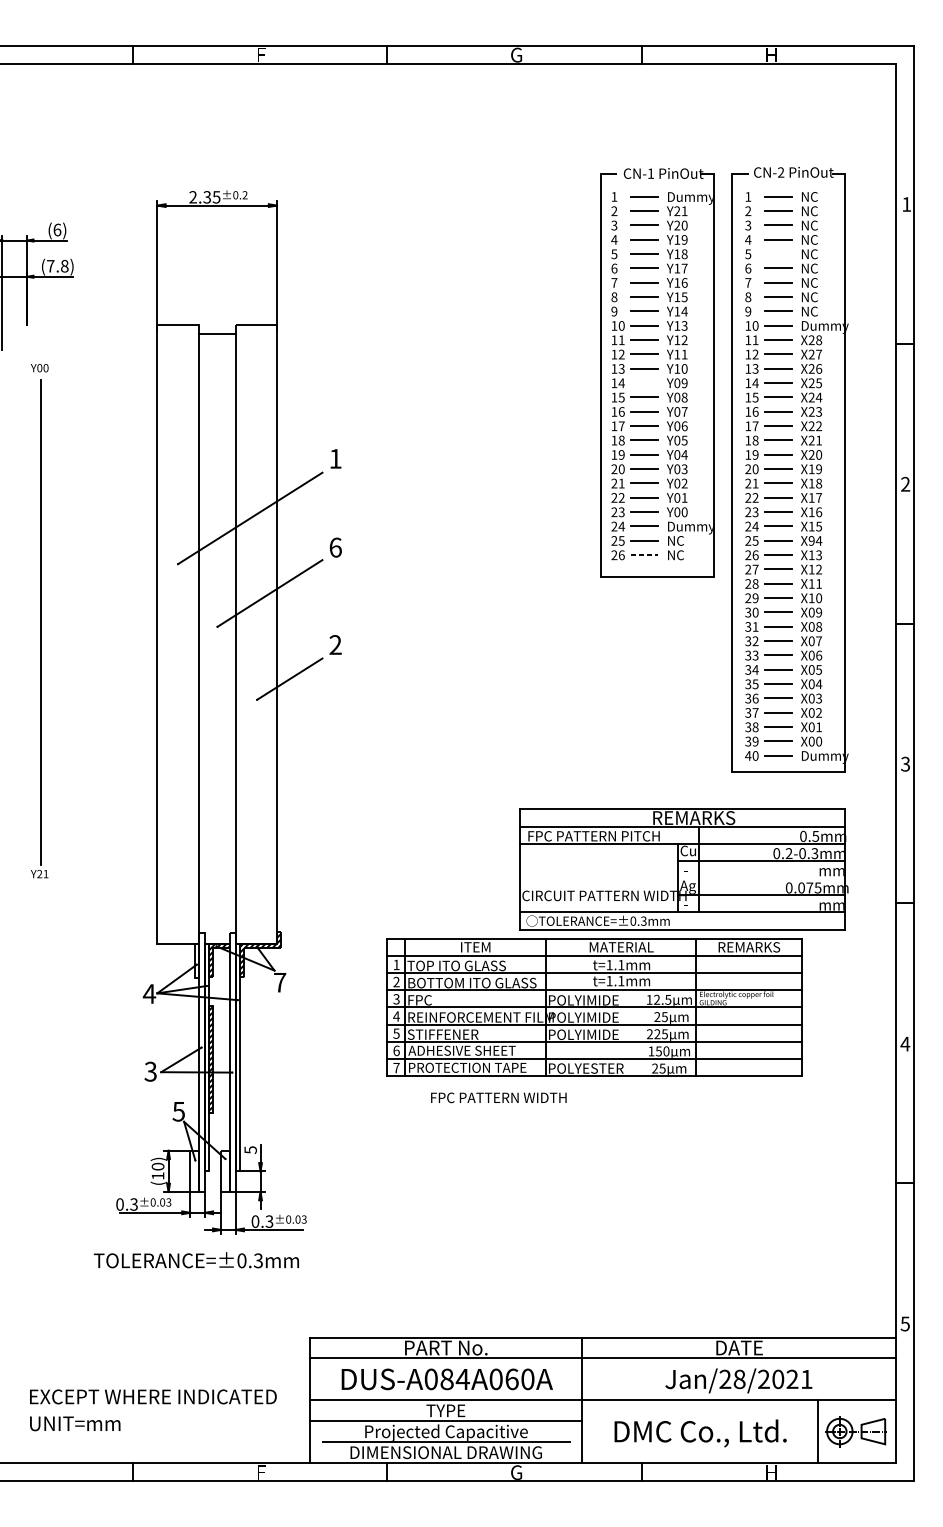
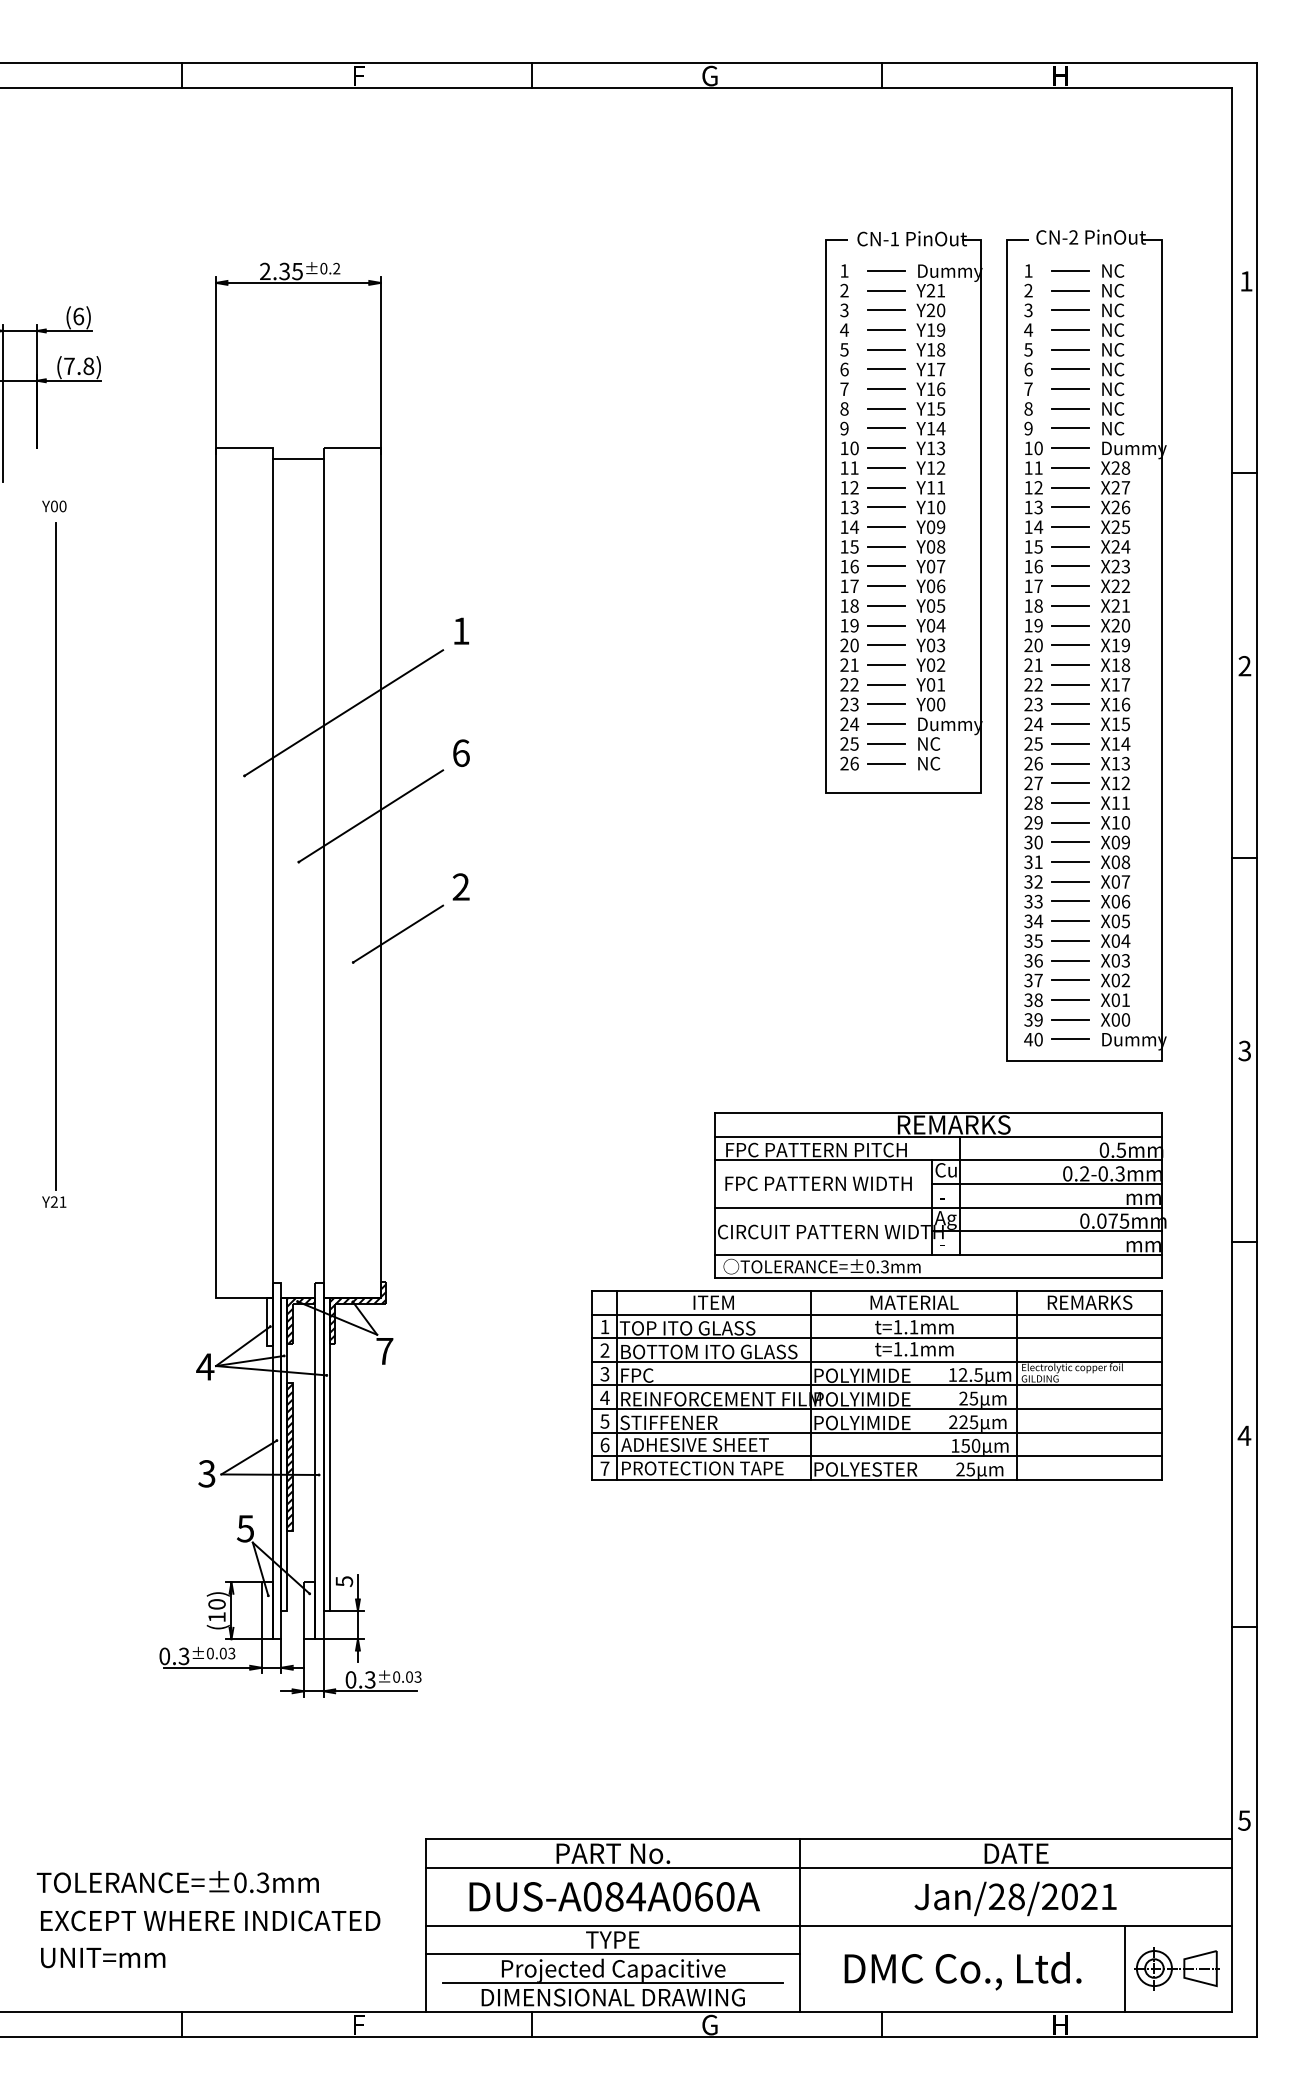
line: (778, 254) -> (1069, 349), added
line: (644, 383) -> (885, 527), added
text: (811, 540) -> (1115, 743), X94 -> X14
line: (644, 555) -> (886, 763), dashed -> solid
line: (682, 878) -> (938, 1207), added
part: (594, 1007) -> (876, 1385), moved
text: (498, 1097) -> (818, 1183), moved
text: (196, 1260) -> (177, 1882), moved

